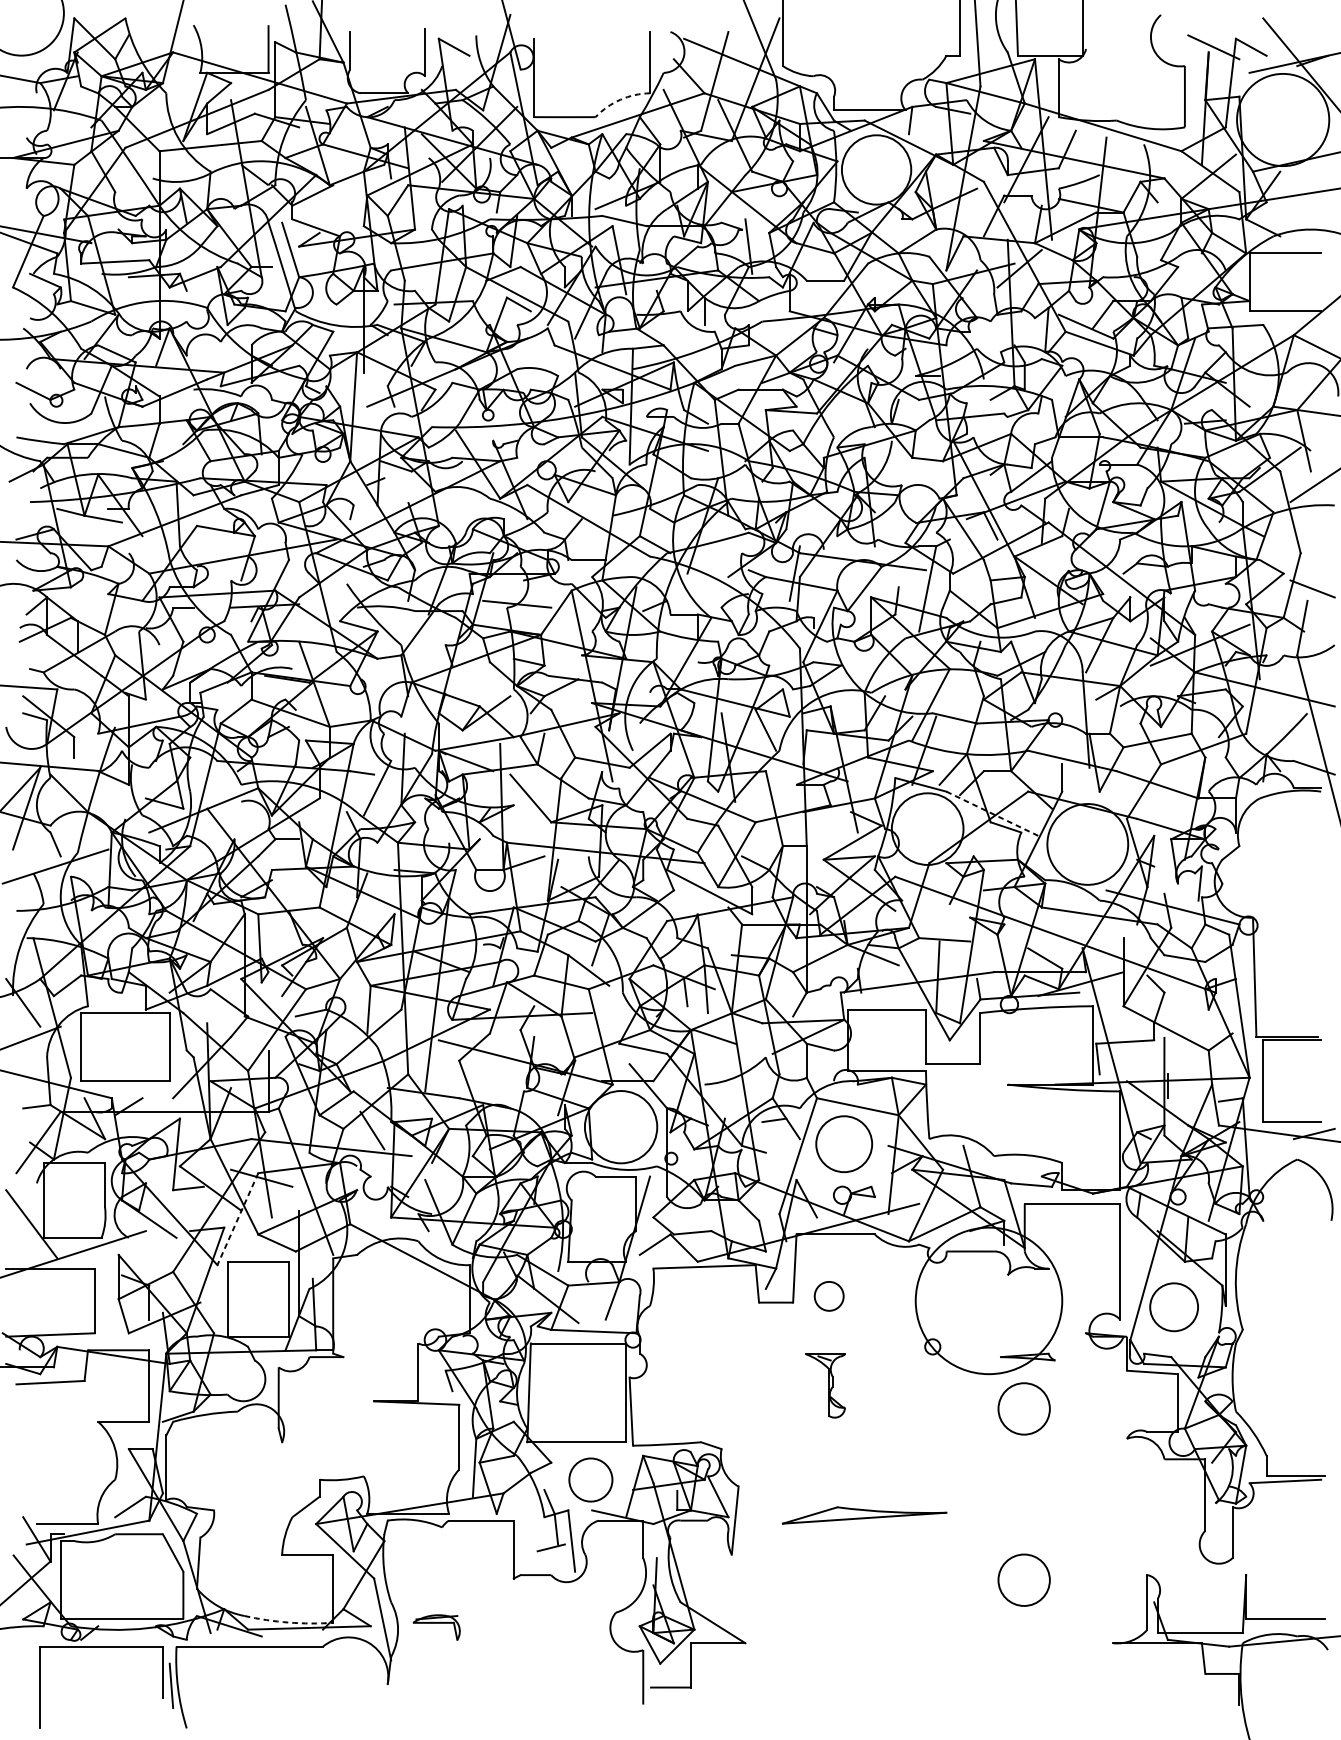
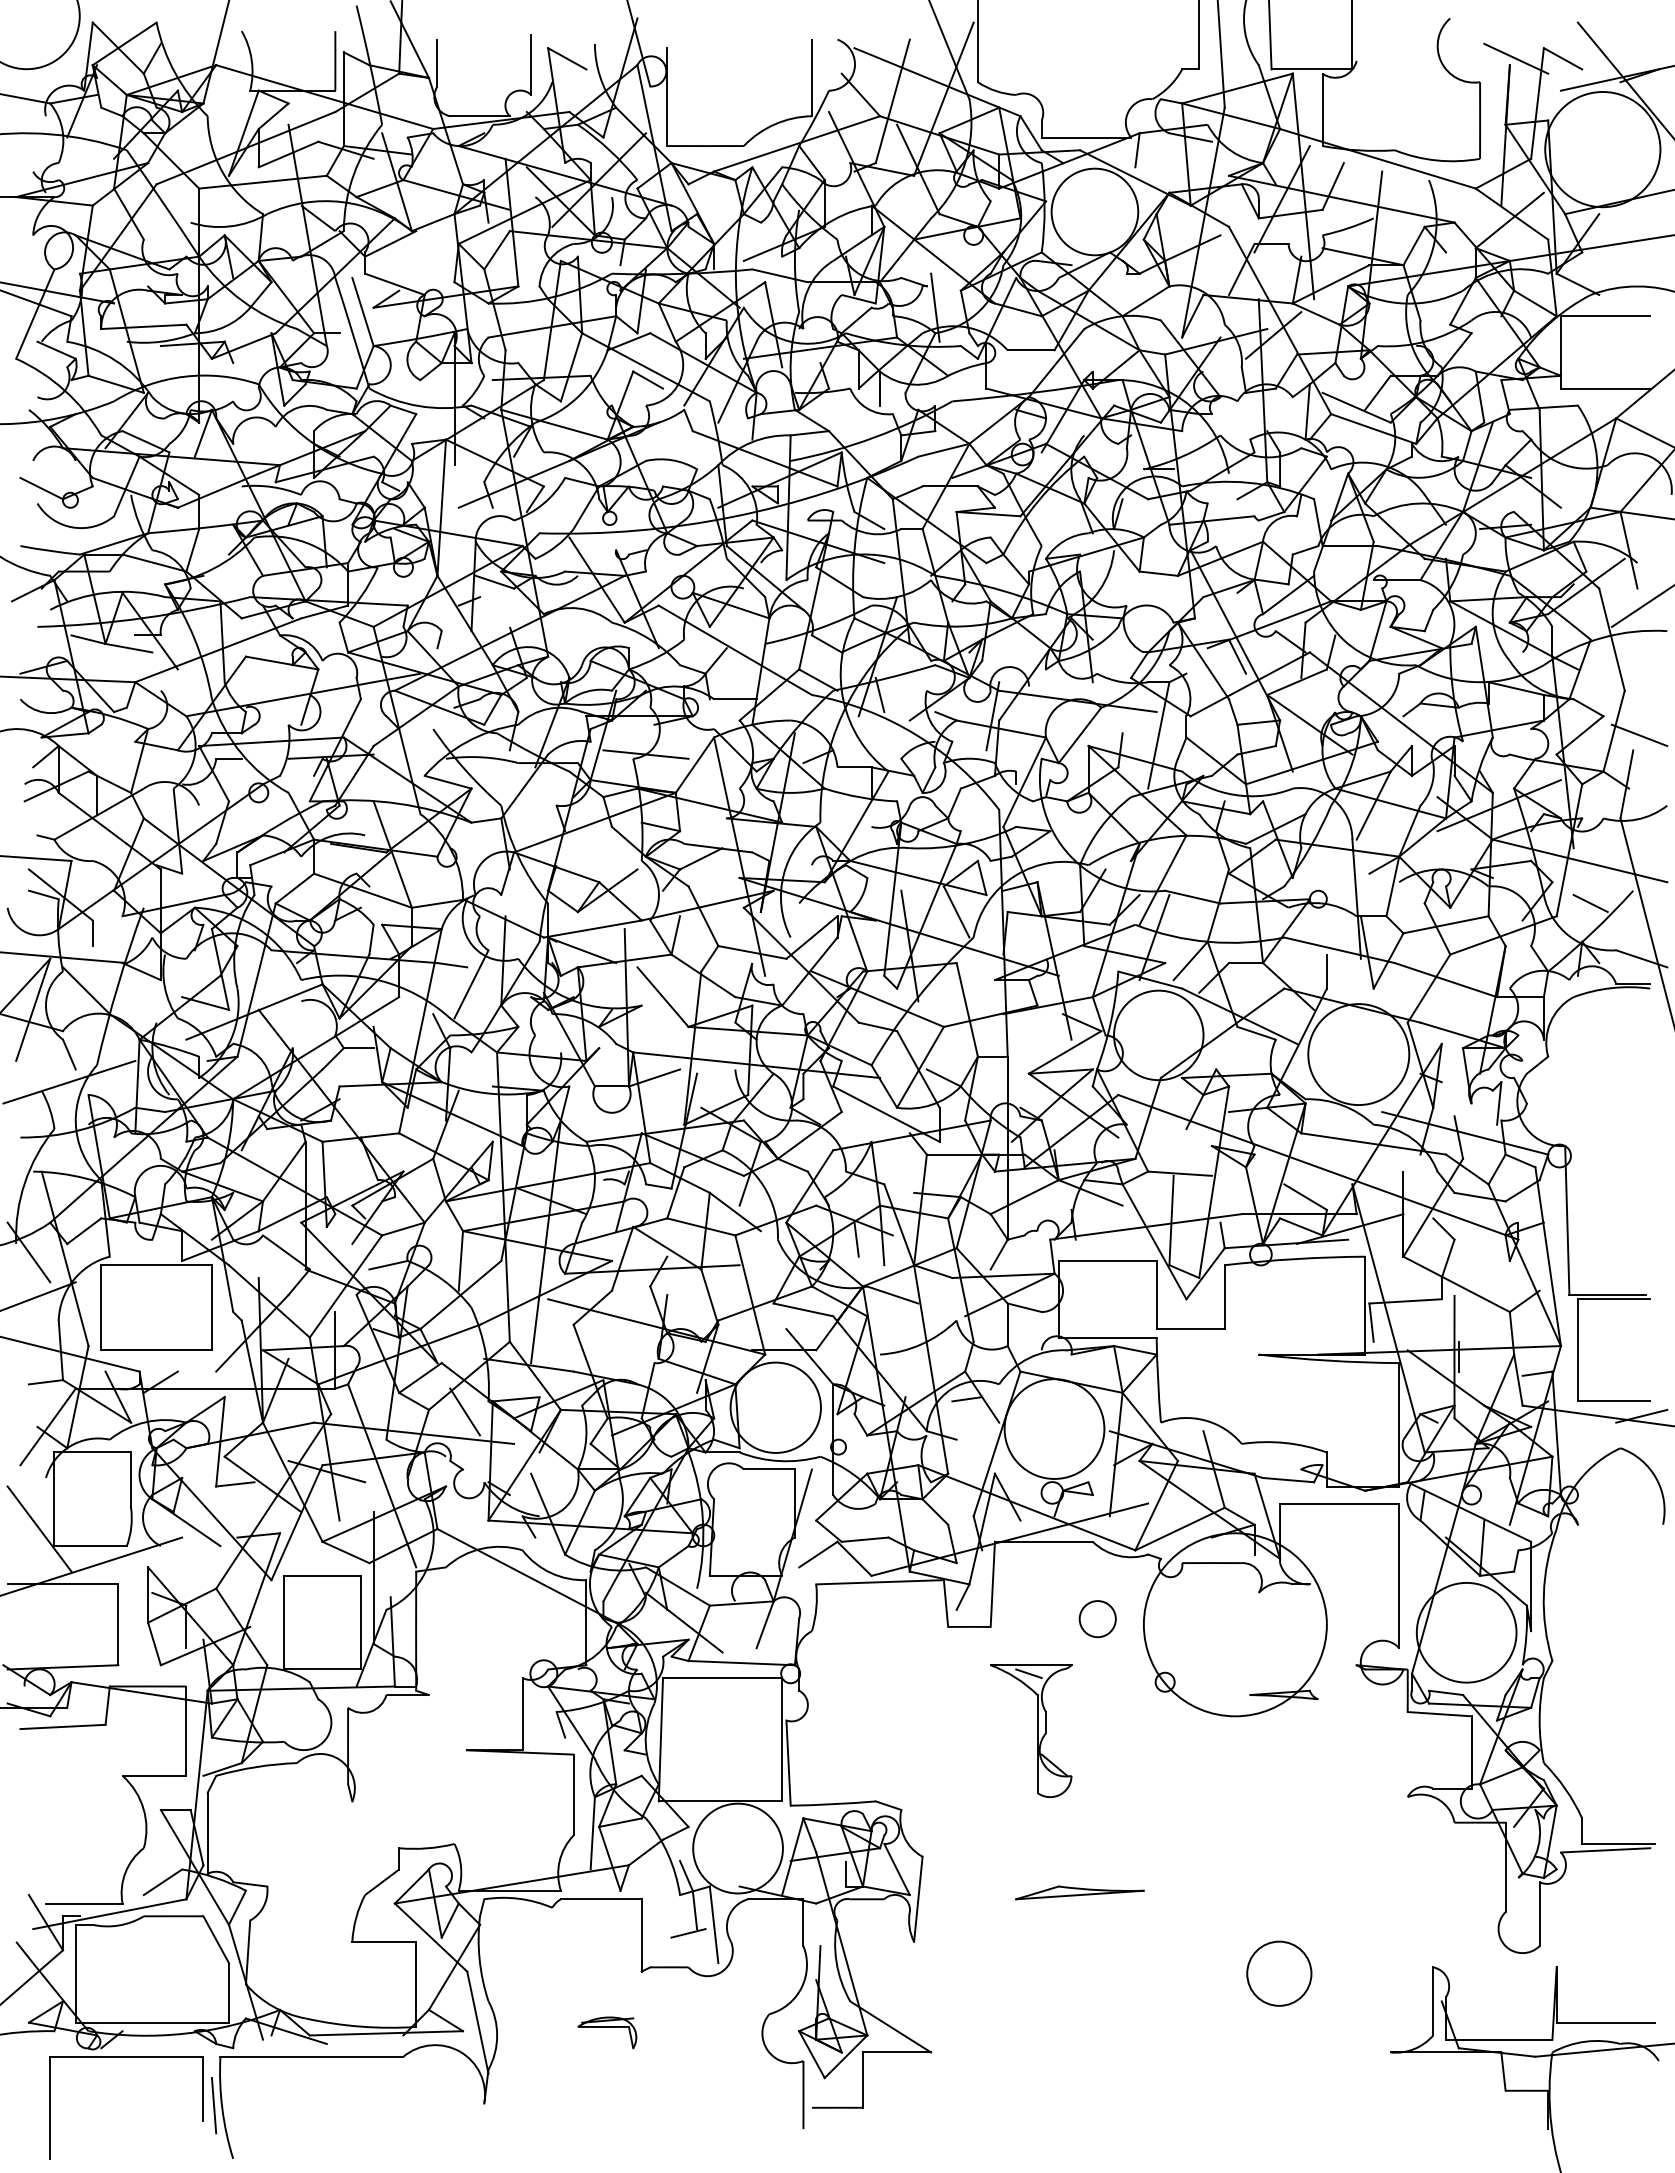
arc: (620, 99) -> (774, 124), dashed -> solid
line: (704, 556) -> (879, 694), added
line: (1273, 723) -> (1590, 903), added
line: (992, 813) -> (1239, 1016), dashed -> solid
circle: (844, 1143) -> (1054, 1428), size x1.43
line: (238, 1219) -> (297, 1522), dashed -> solid
circle: (828, 1296) -> (1097, 1619), moved
circle: (1174, 1307) -> (1466, 1632), size x1.67
part: (825, 1385) -> (1031, 1730), size x1.67
circle: (1024, 1408) -> (1279, 1759), removed
circle: (590, 1479) -> (737, 1848), size x1.67
part: (864, 1515) -> (1079, 1892), size x0.62
arc: (288, 1622) -> (360, 2026), dashed -> solid
part: (436, 1627) -> (607, 2032), moved

